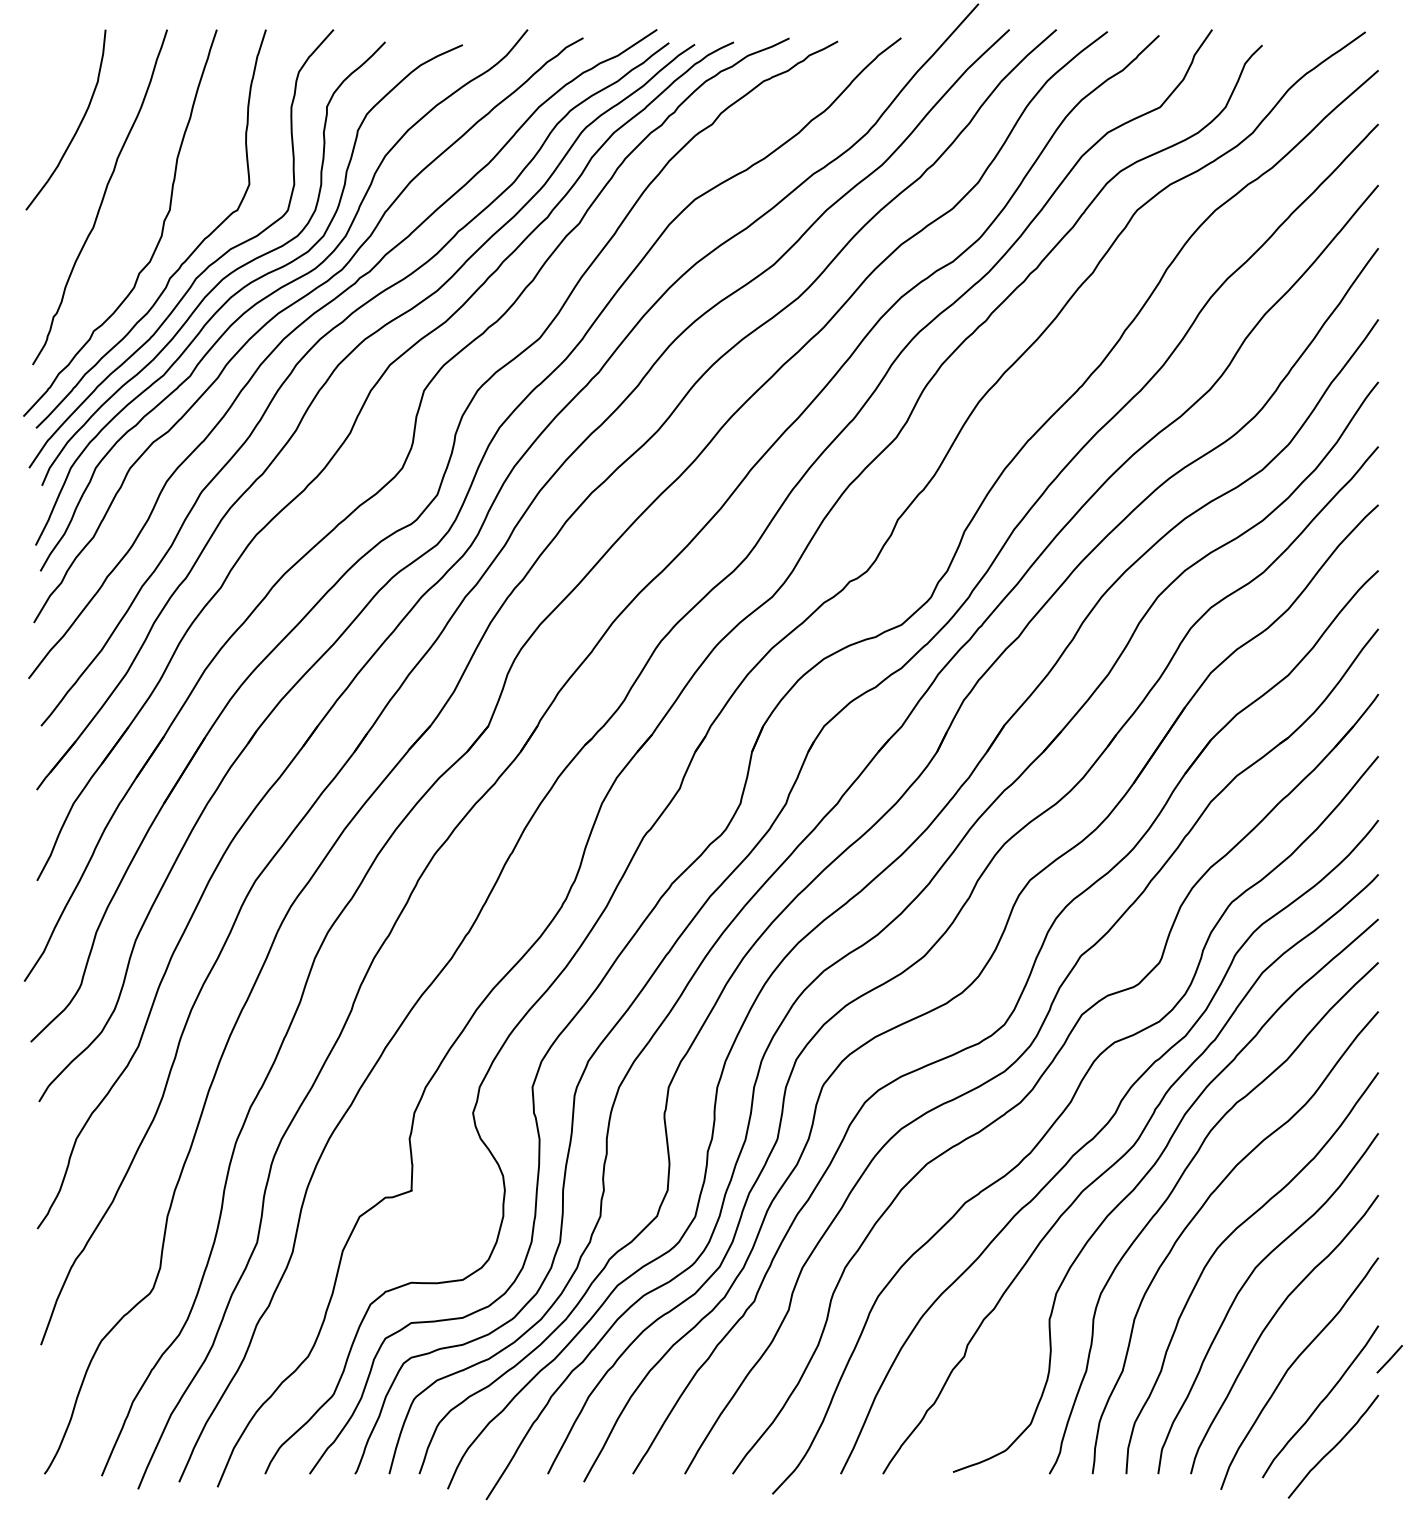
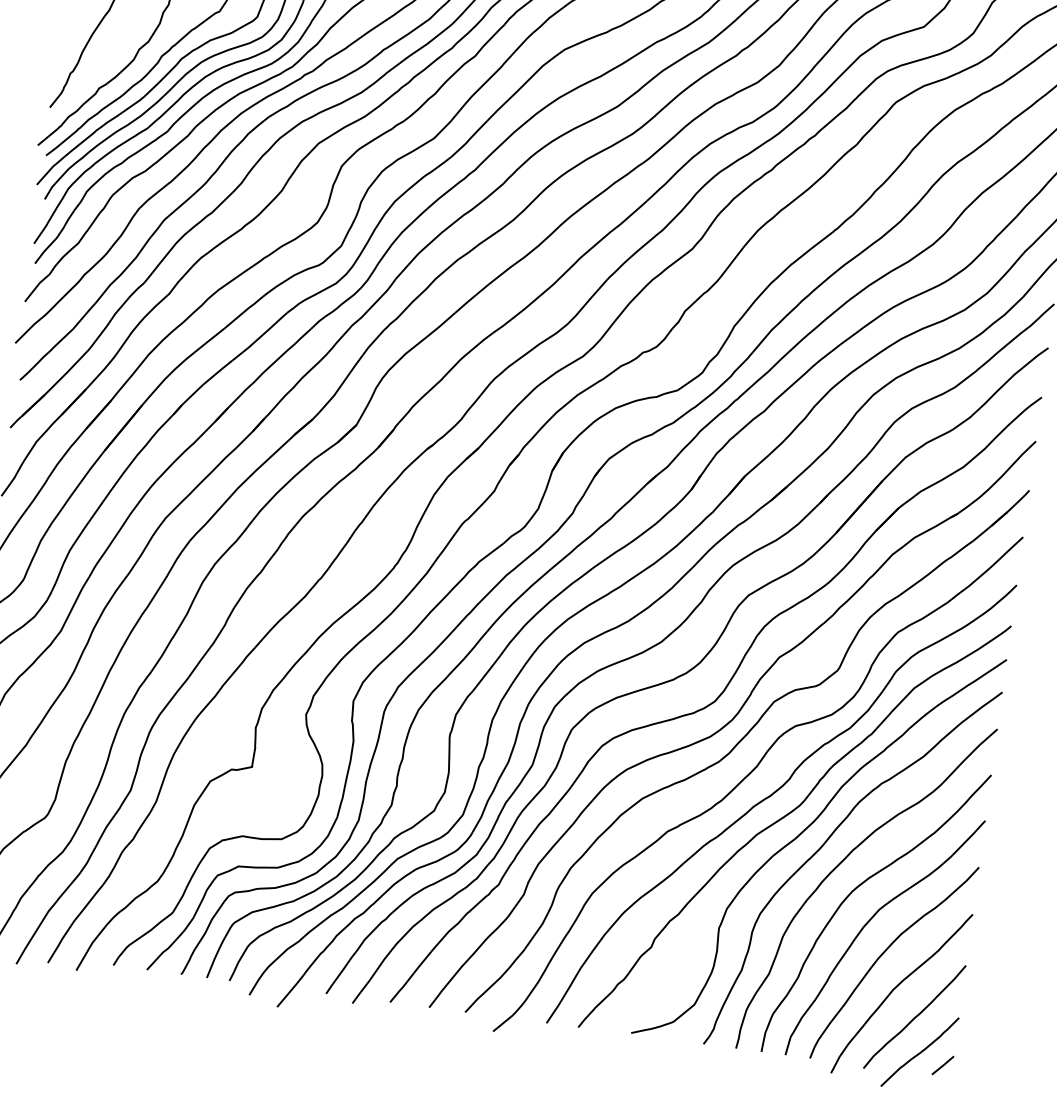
line: (1389, 1359) -> (942, 1065), moved

